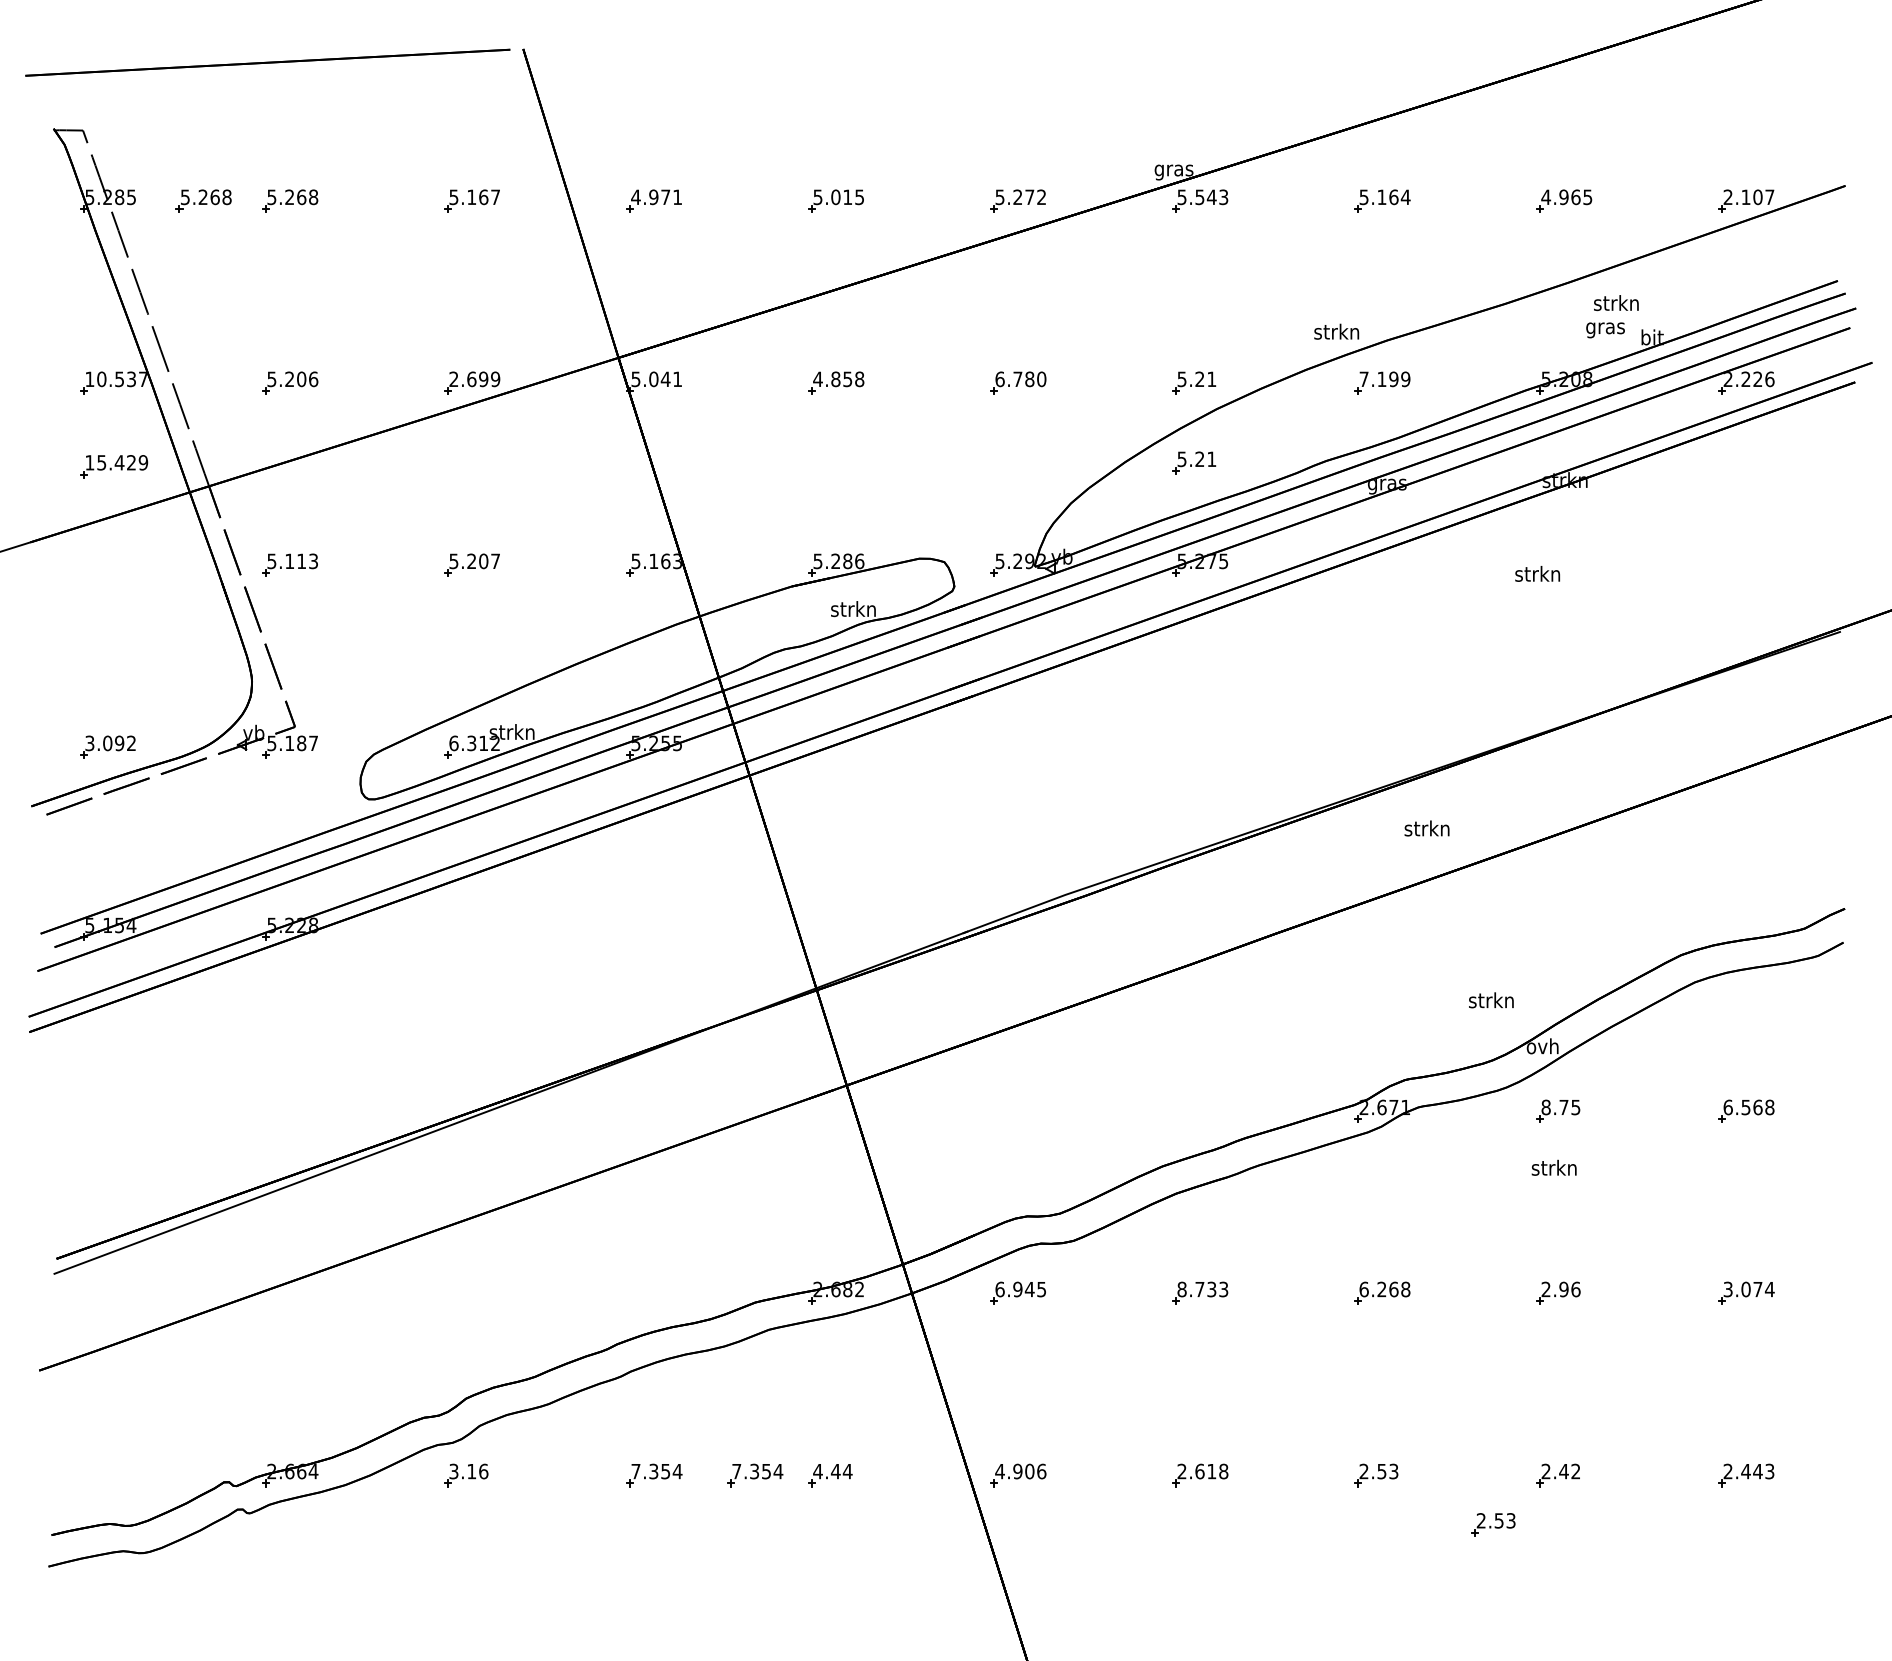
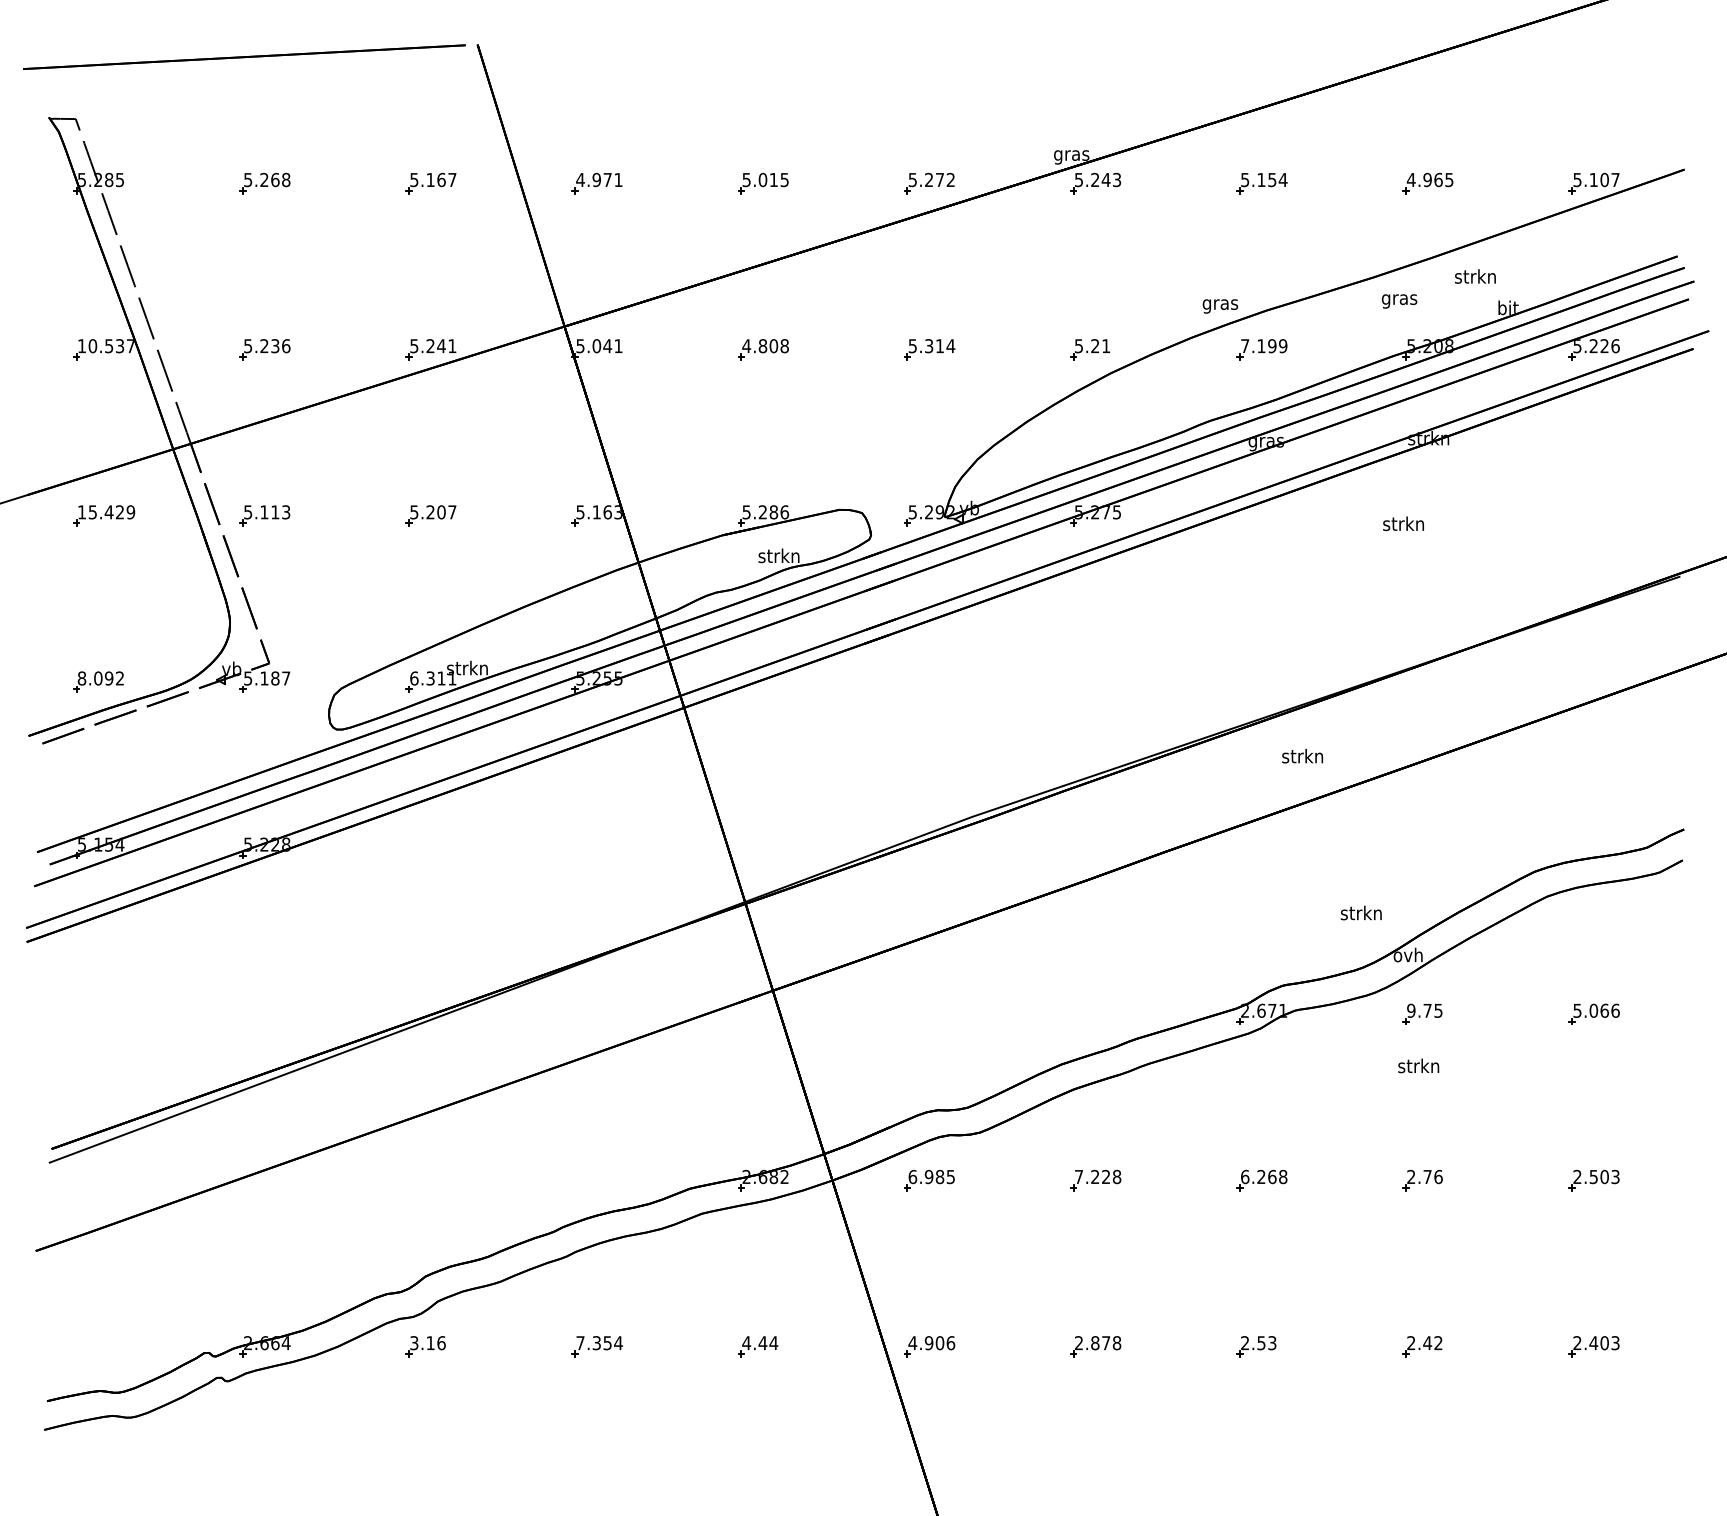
text: (1200, 196) -> (1095, 179), 5.543 -> 5.243
text: (1394, 196) -> (1272, 179), 5.164 -> 5.154
text: (1728, 196) -> (1577, 179), 2.107 -> 5.107
part: (203, 201) -> (185, 183), removed
text: (1605, 330) -> (1399, 301), moved
text: (1335, 333) -> (1219, 304), strkn -> gras
text: (301, 379) -> (275, 346), 5.206 -> 5.236
text: (474, 379) -> (433, 346), 2.699 -> 5.241
text: (847, 379) -> (773, 346), 4.858 -> 4.808
text: (1020, 379) -> (931, 346), 6.780 -> 5.314
text: (1728, 379) -> (1577, 346), 2.226 -> 5.226
part: (1193, 462) -> (1089, 422), removed
part: (114, 466) -> (104, 515), moved
text: (89, 743) -> (81, 678), 3.092 -> 8.092
text: (495, 743) -> (452, 678), 6.312 -> 6.311
text: (1546, 1107) -> (1411, 1010), 8.75 -> 9.75
text: (1749, 1107) -> (1596, 1010), 6.568 -> 5.066
text: (1029, 1288) -> (939, 1176), 6.945 -> 6.985
text: (1202, 1288) -> (1097, 1176), 8.733 -> 7.228
text: (1563, 1288) -> (1427, 1176), 2.96 -> 2.76
text: (1749, 1288) -> (1596, 1176), 3.074 -> 2.503
text: (1205, 1471) -> (1100, 1343), 2.618 -> 2.878
text: (1757, 1471) -> (1604, 1343), 2.443 -> 2.403
part: (754, 1475) -> (688, 1346), removed
part: (1493, 1524) -> (1363, 1391), removed

